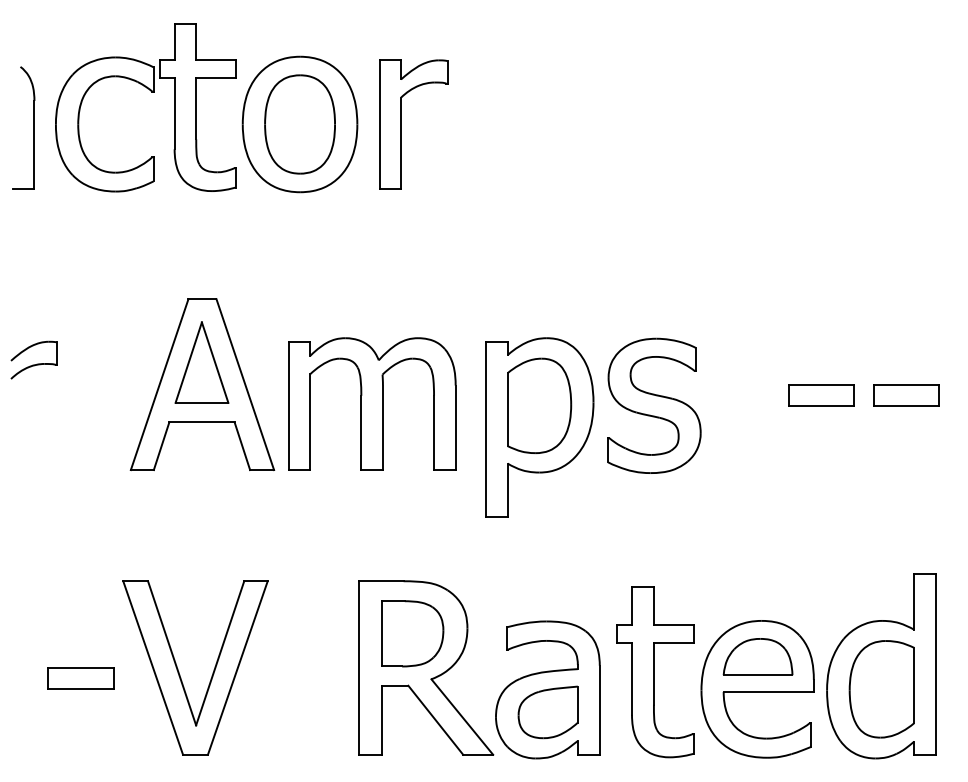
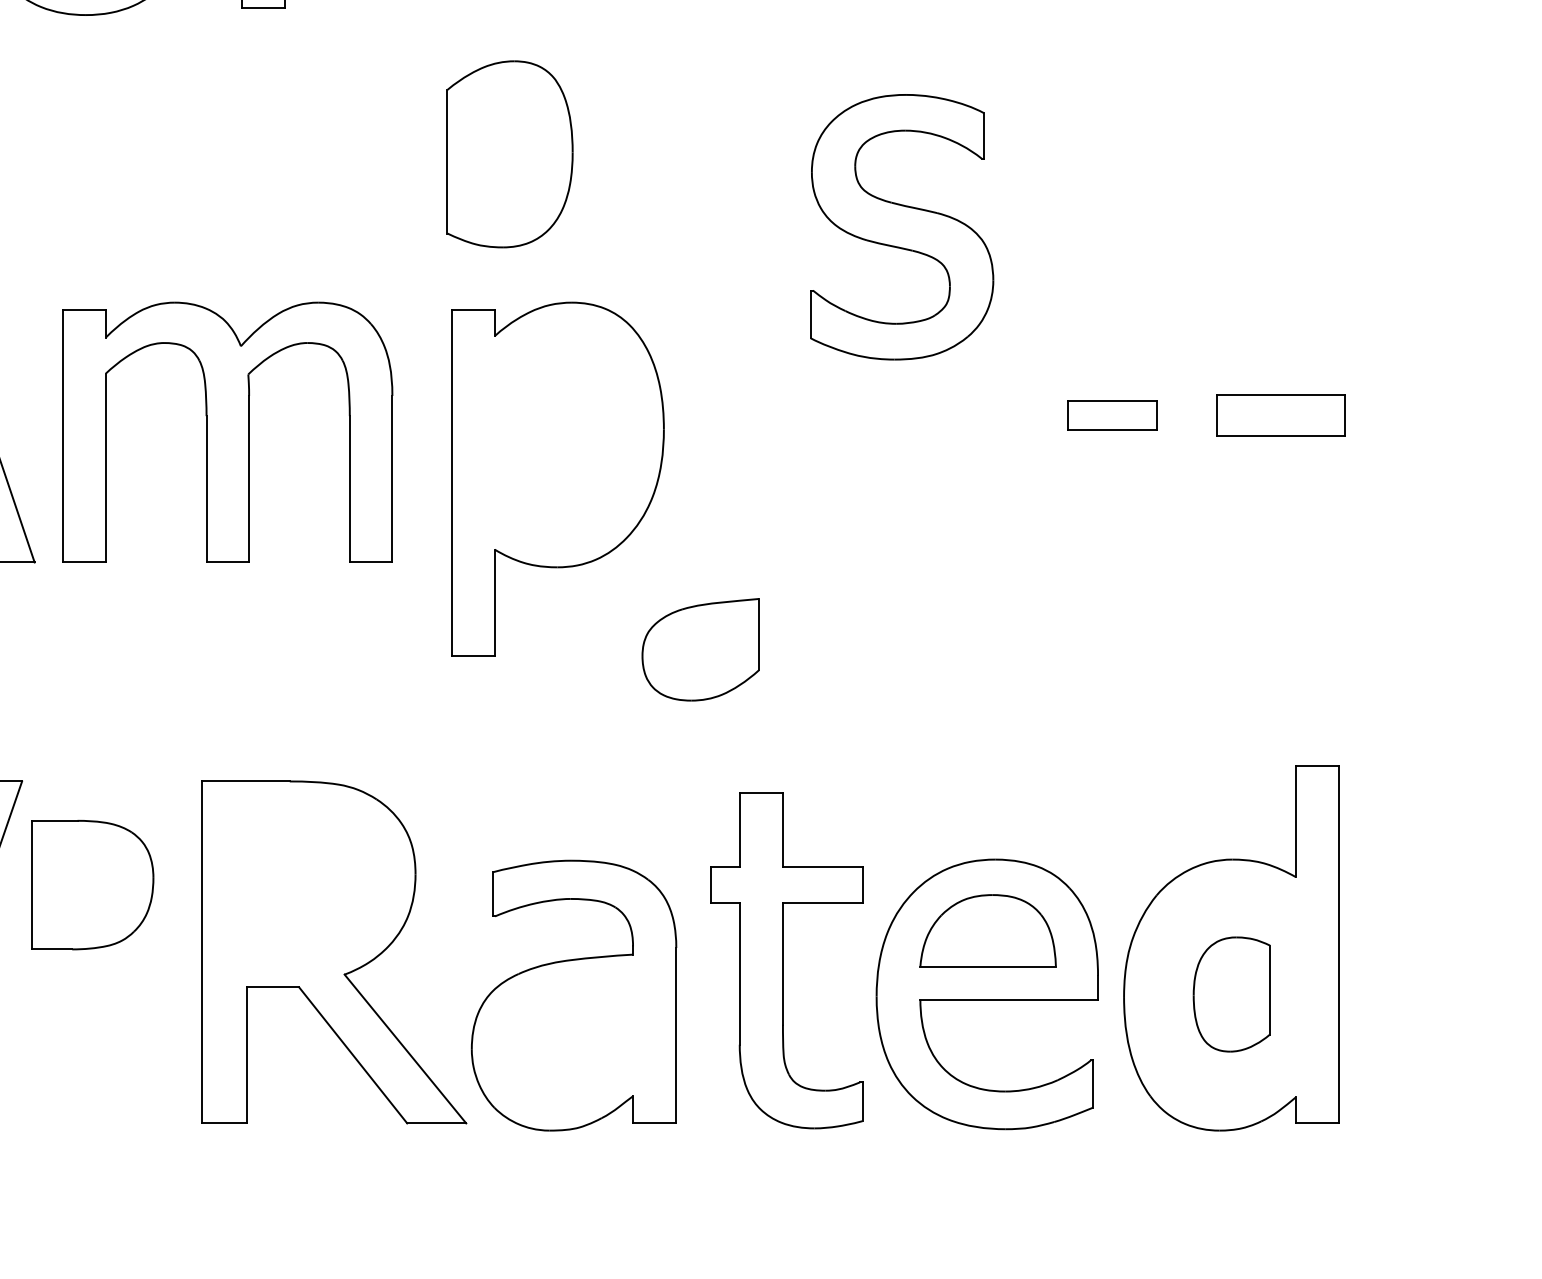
part: (821, 395) -> (1113, 415), size x0.7
part: (539, 405) -> (510, 153), moved
part: (654, 405) -> (902, 226), moved
part: (412, 633) -> (92, 884), moved
part: (881, 689) -> (1231, 994), size x0.6
part: (547, 712) -> (699, 649), moved

